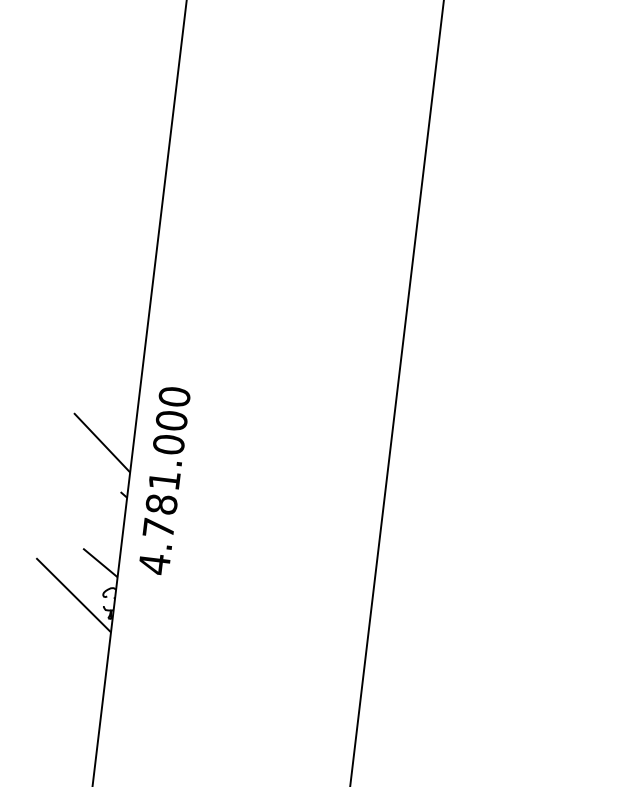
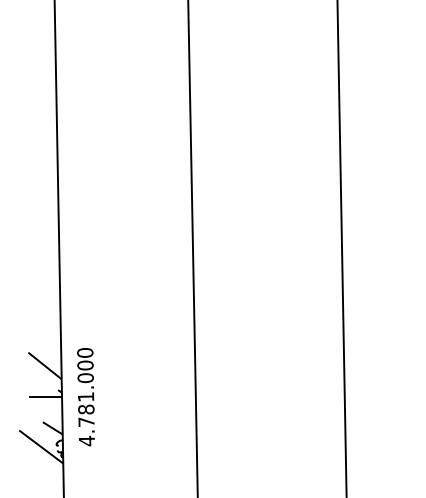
text: (163, 481) -> (85, 397), moved
line: (94, 502) -> (45, 397), added

